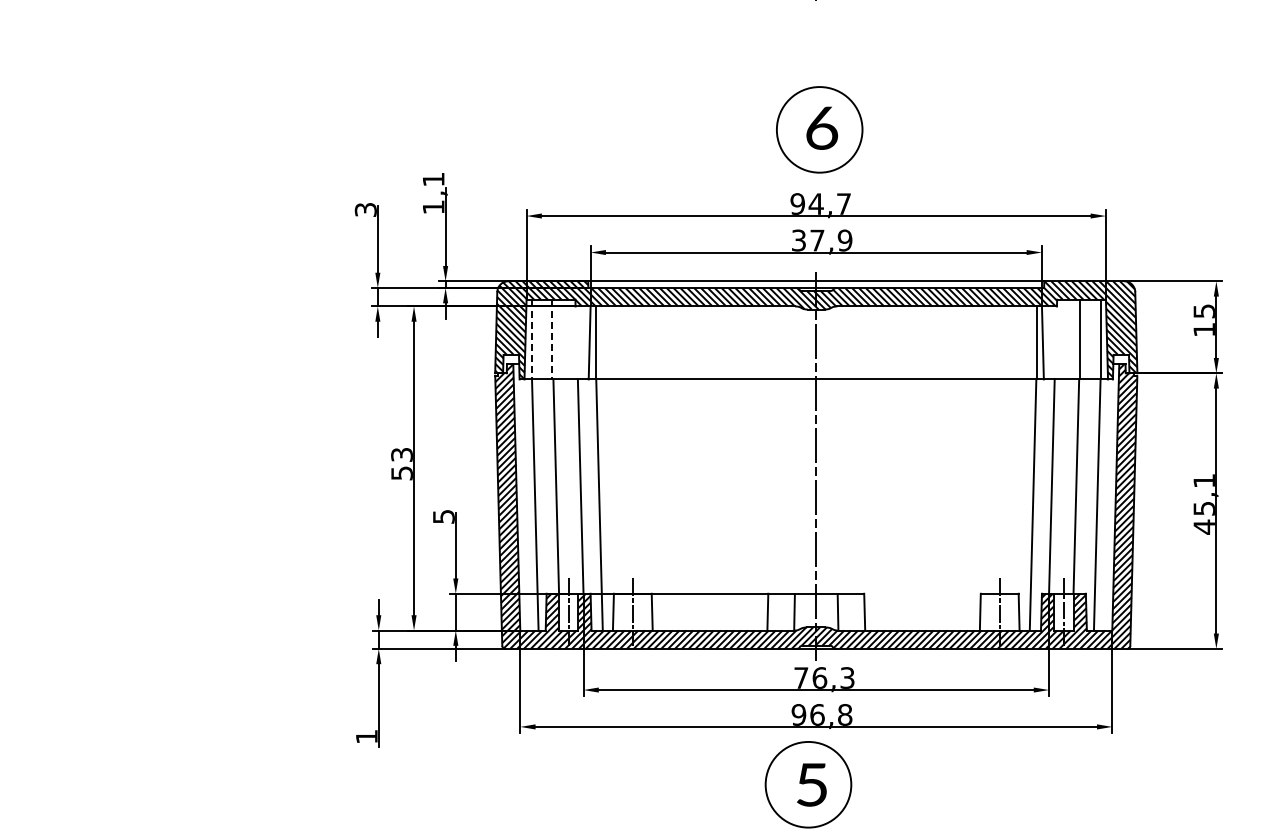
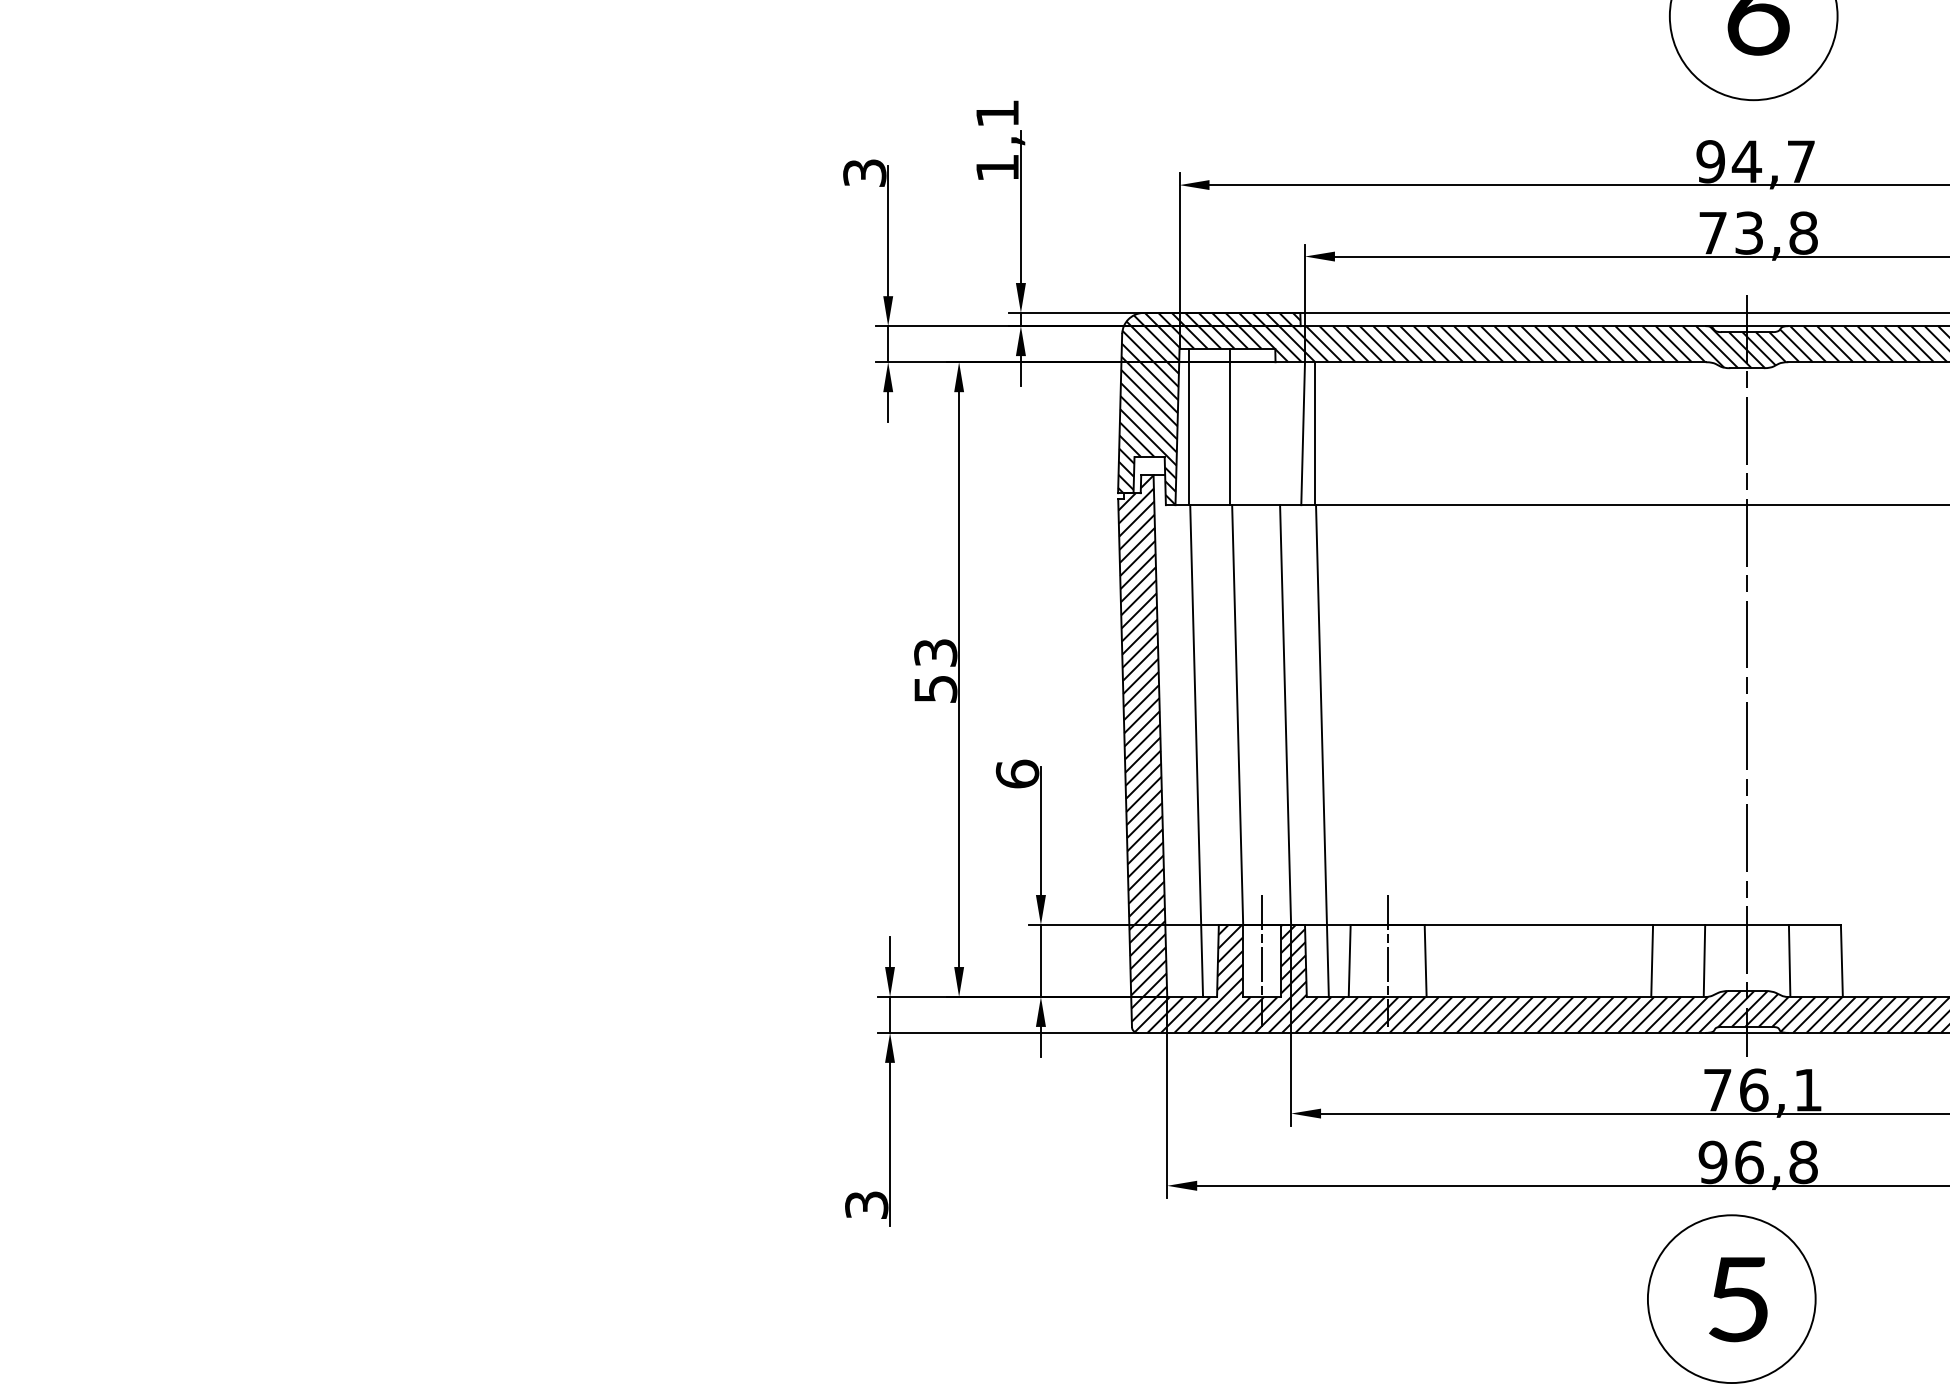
text: (822, 240) -> (1759, 233), 37,9 -> 73,8
line: (531, 339) -> (1189, 426), dashed -> solid
line: (552, 339) -> (1230, 426), dashed -> solid
text: (443, 516) -> (1016, 773), 5 -> 6
text: (847, 677) -> (1808, 1089), 76,3 -> 76,1
text: (366, 736) -> (865, 1204), 1 -> 3

